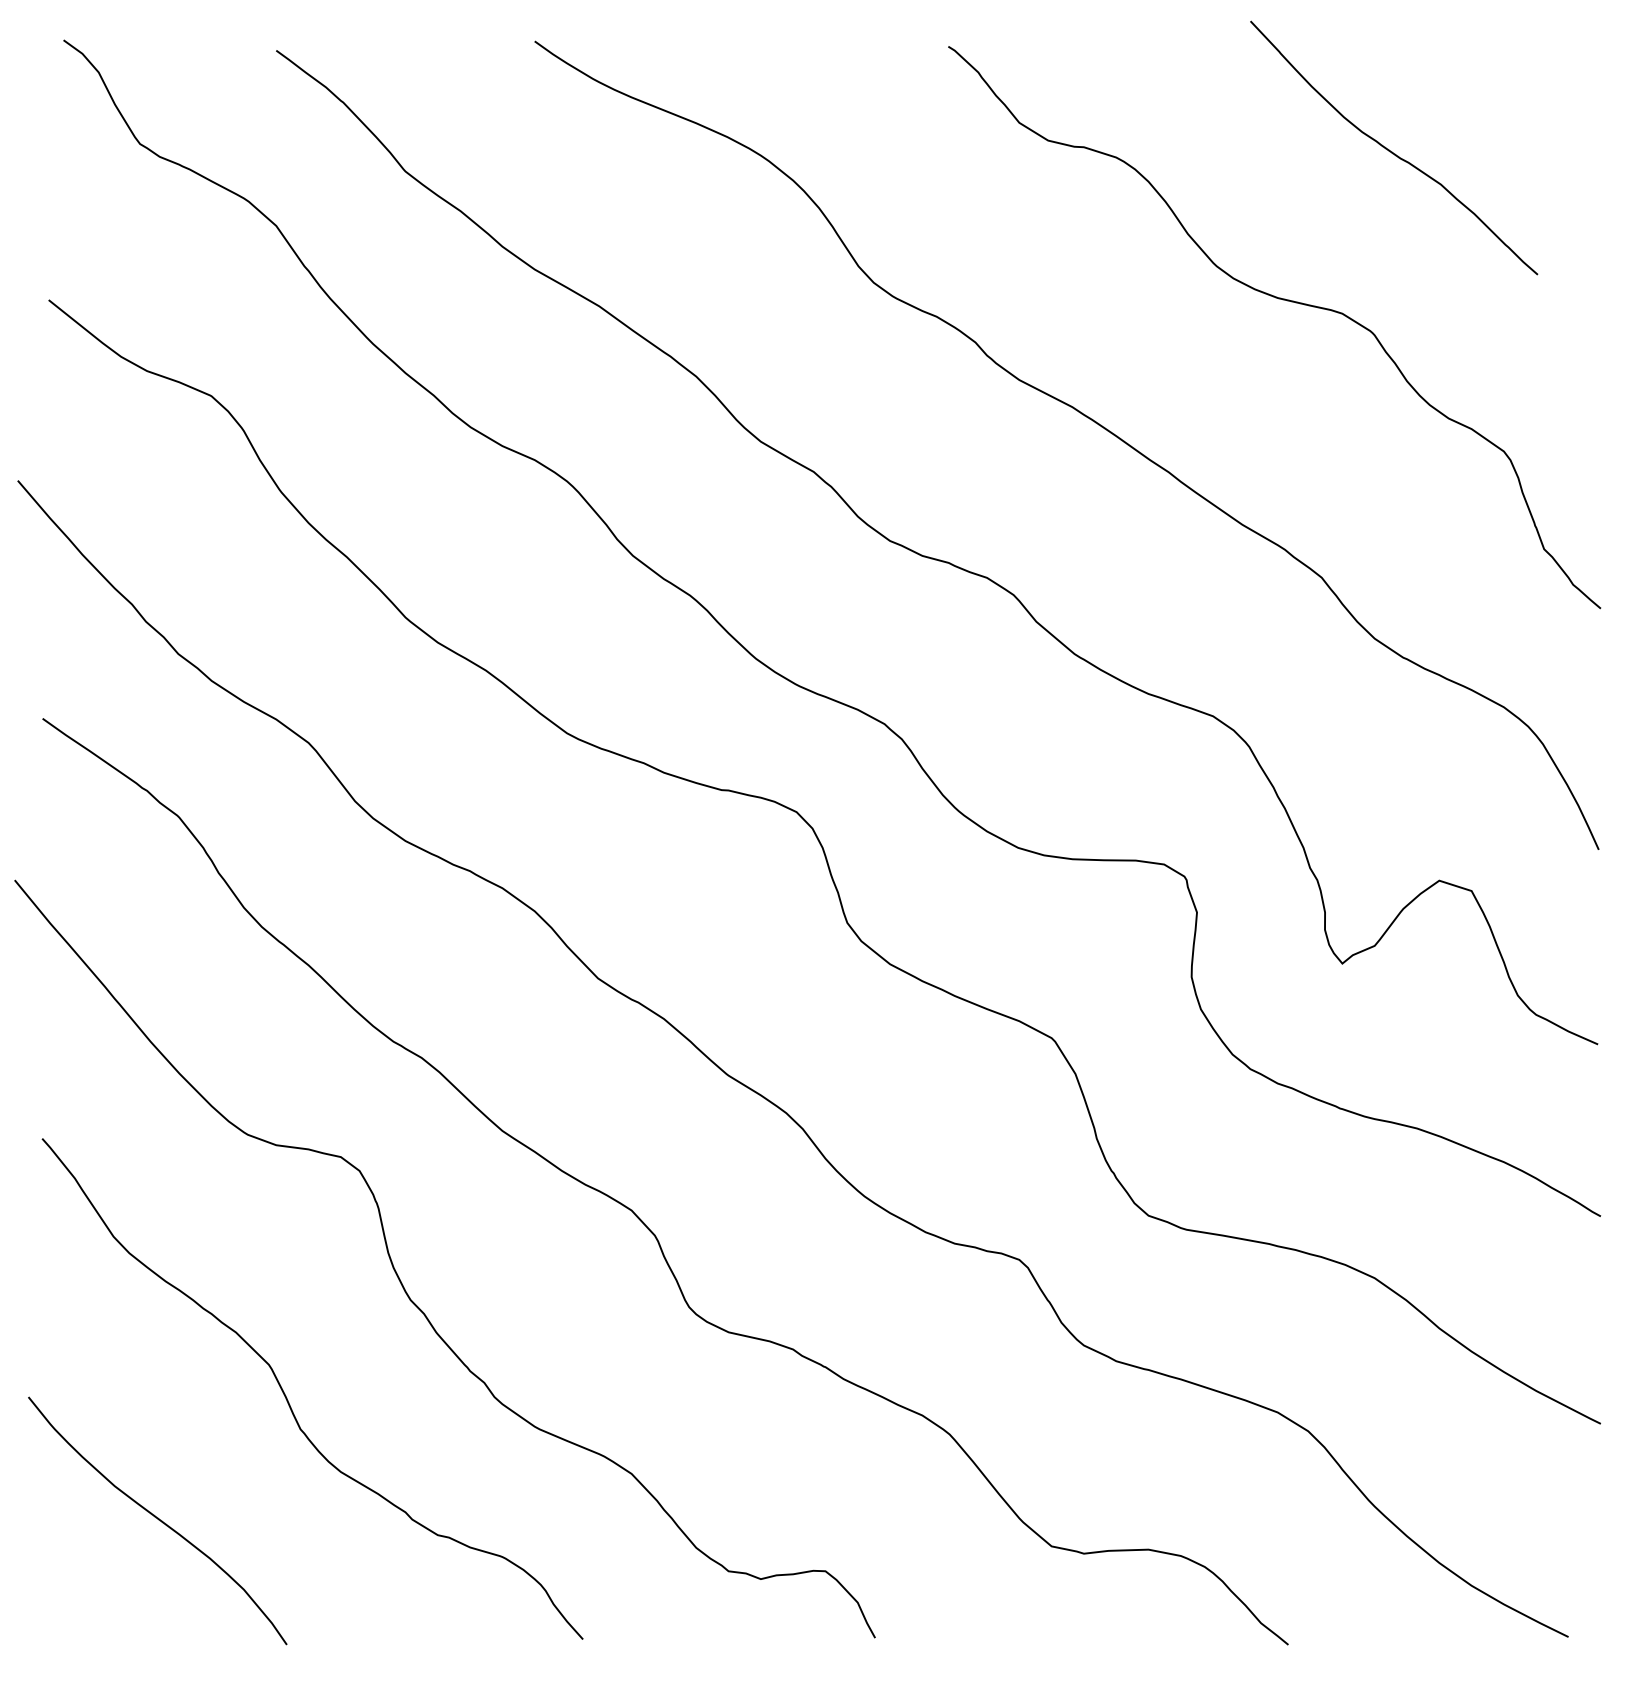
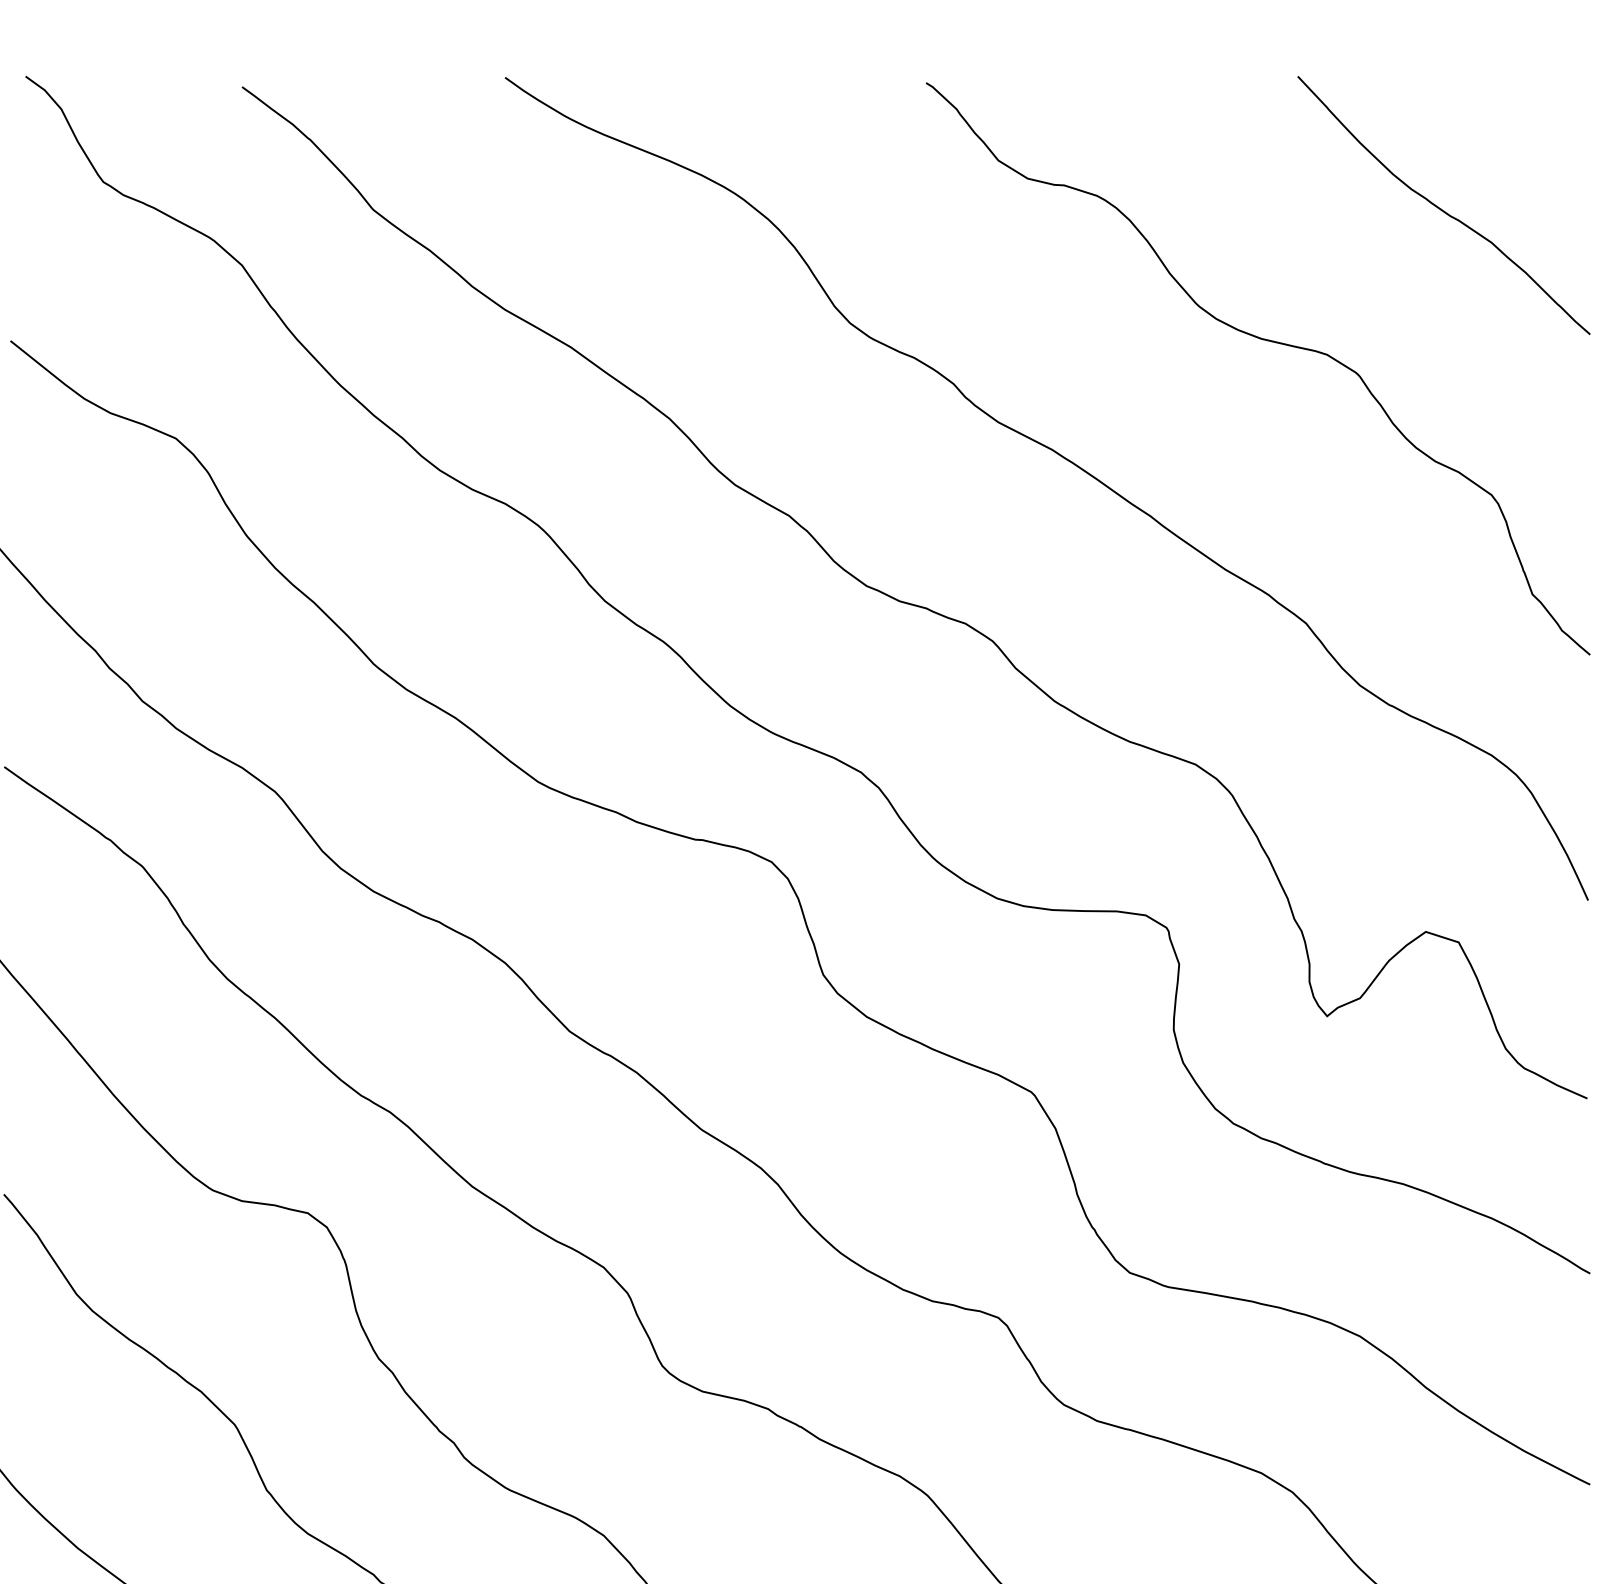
curve: (1392, 151) -> (1442, 209), moved

